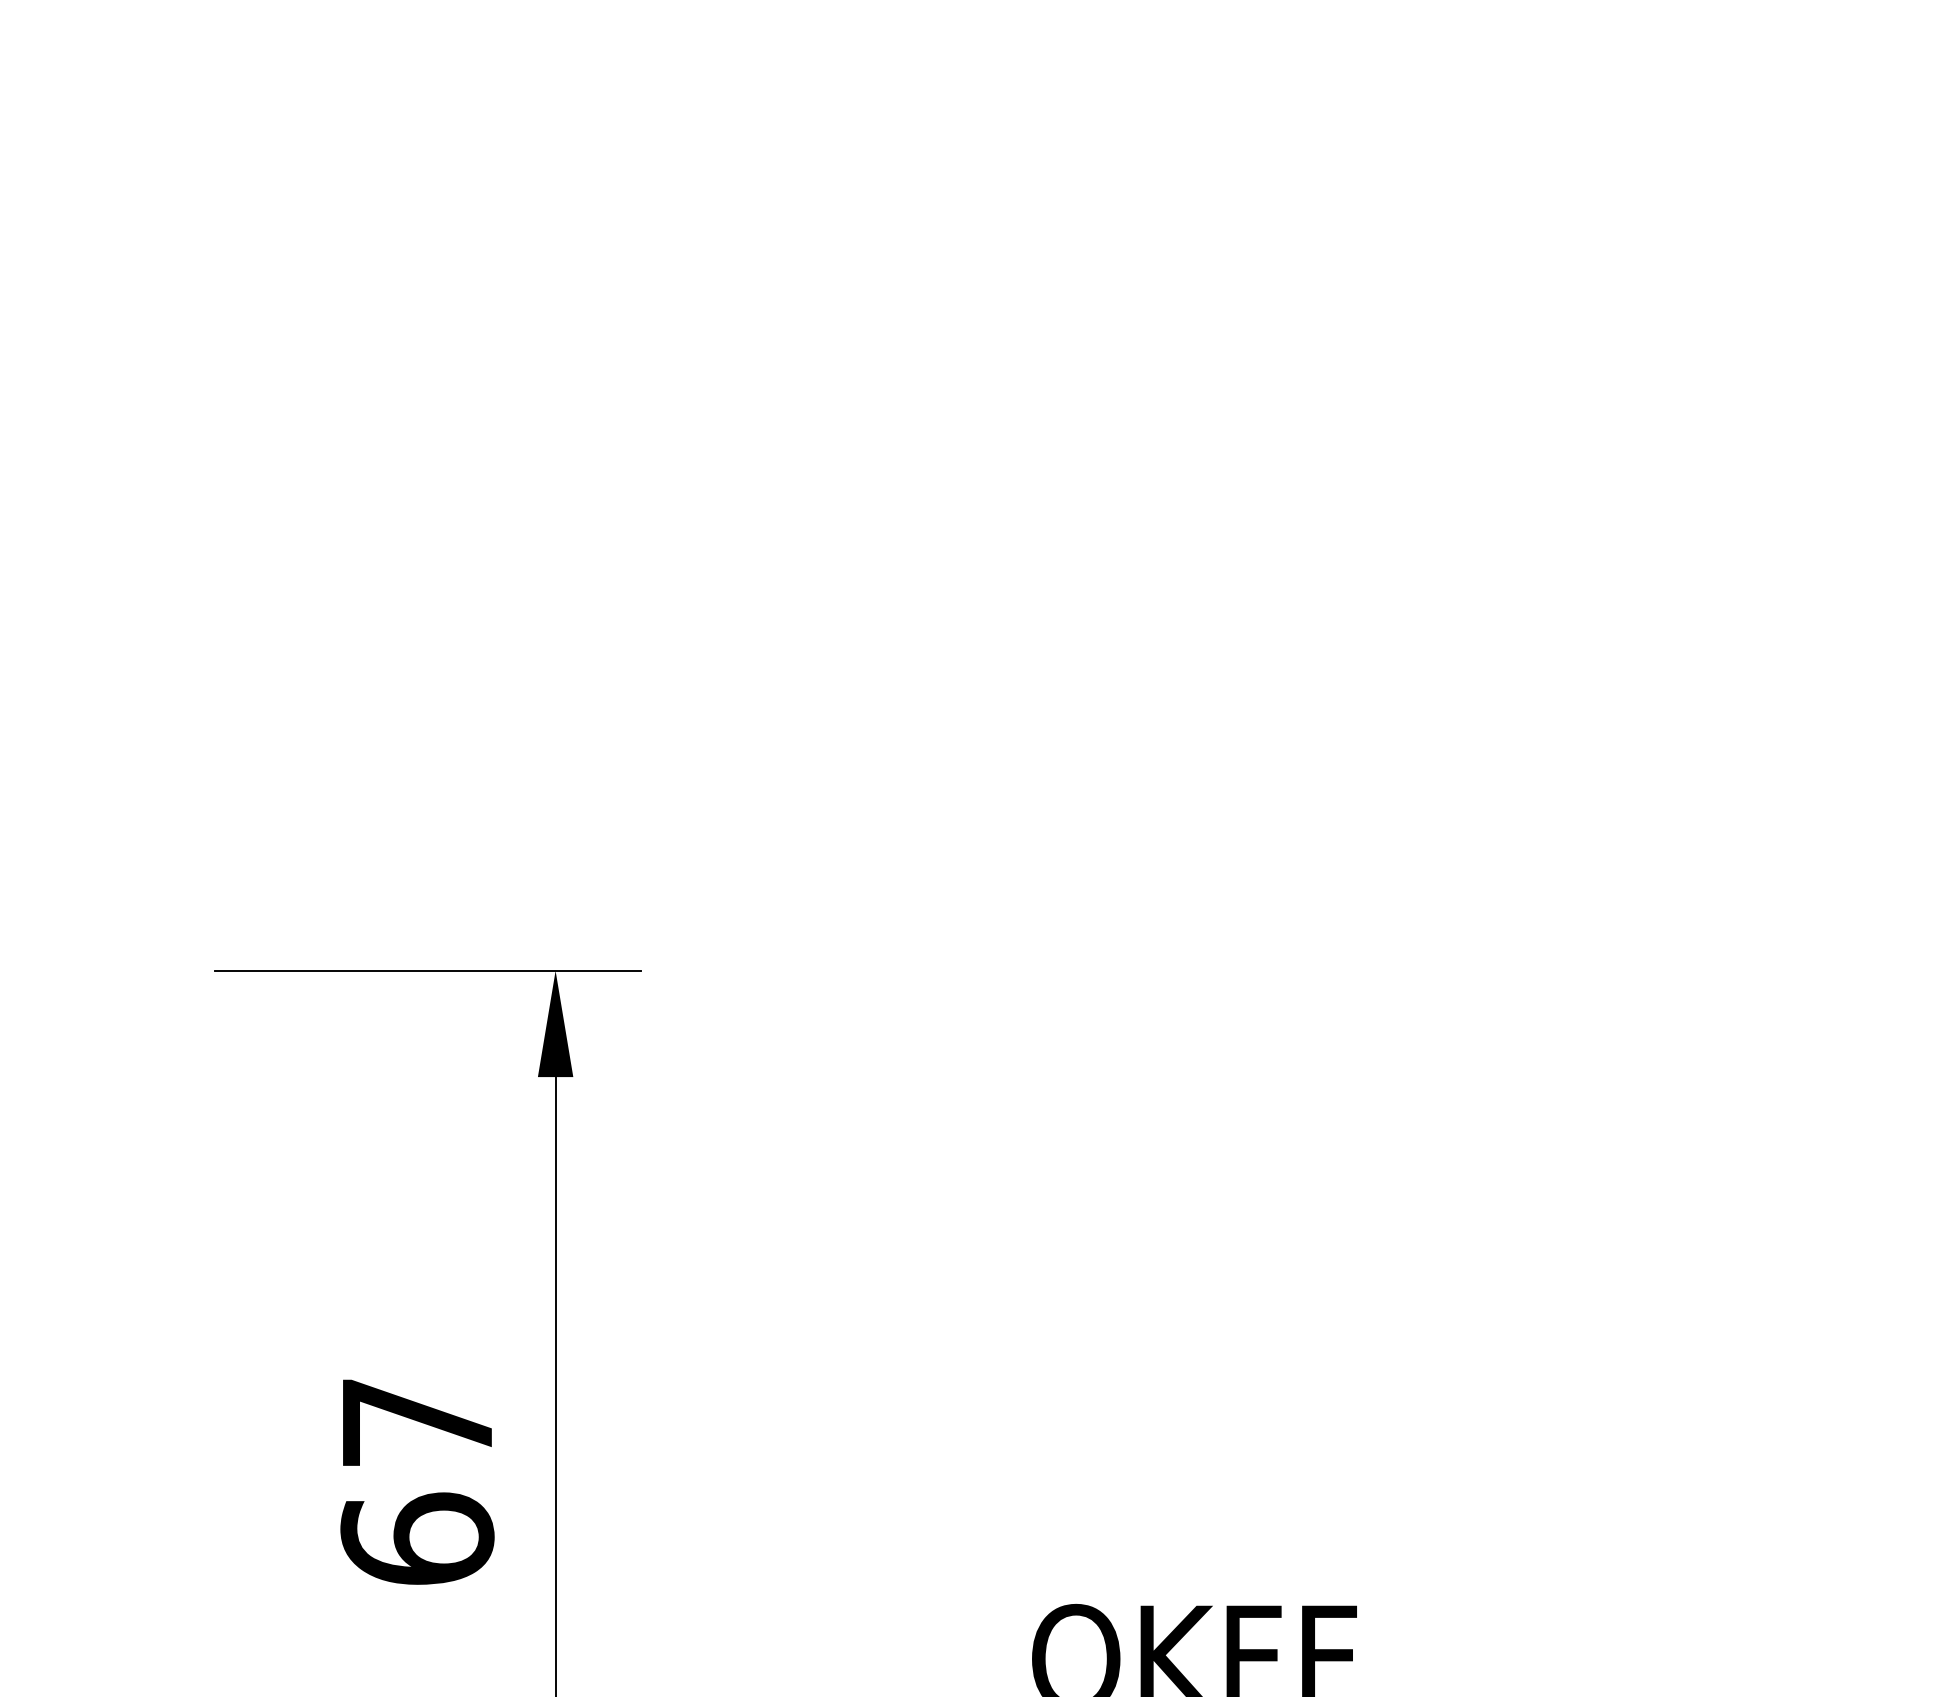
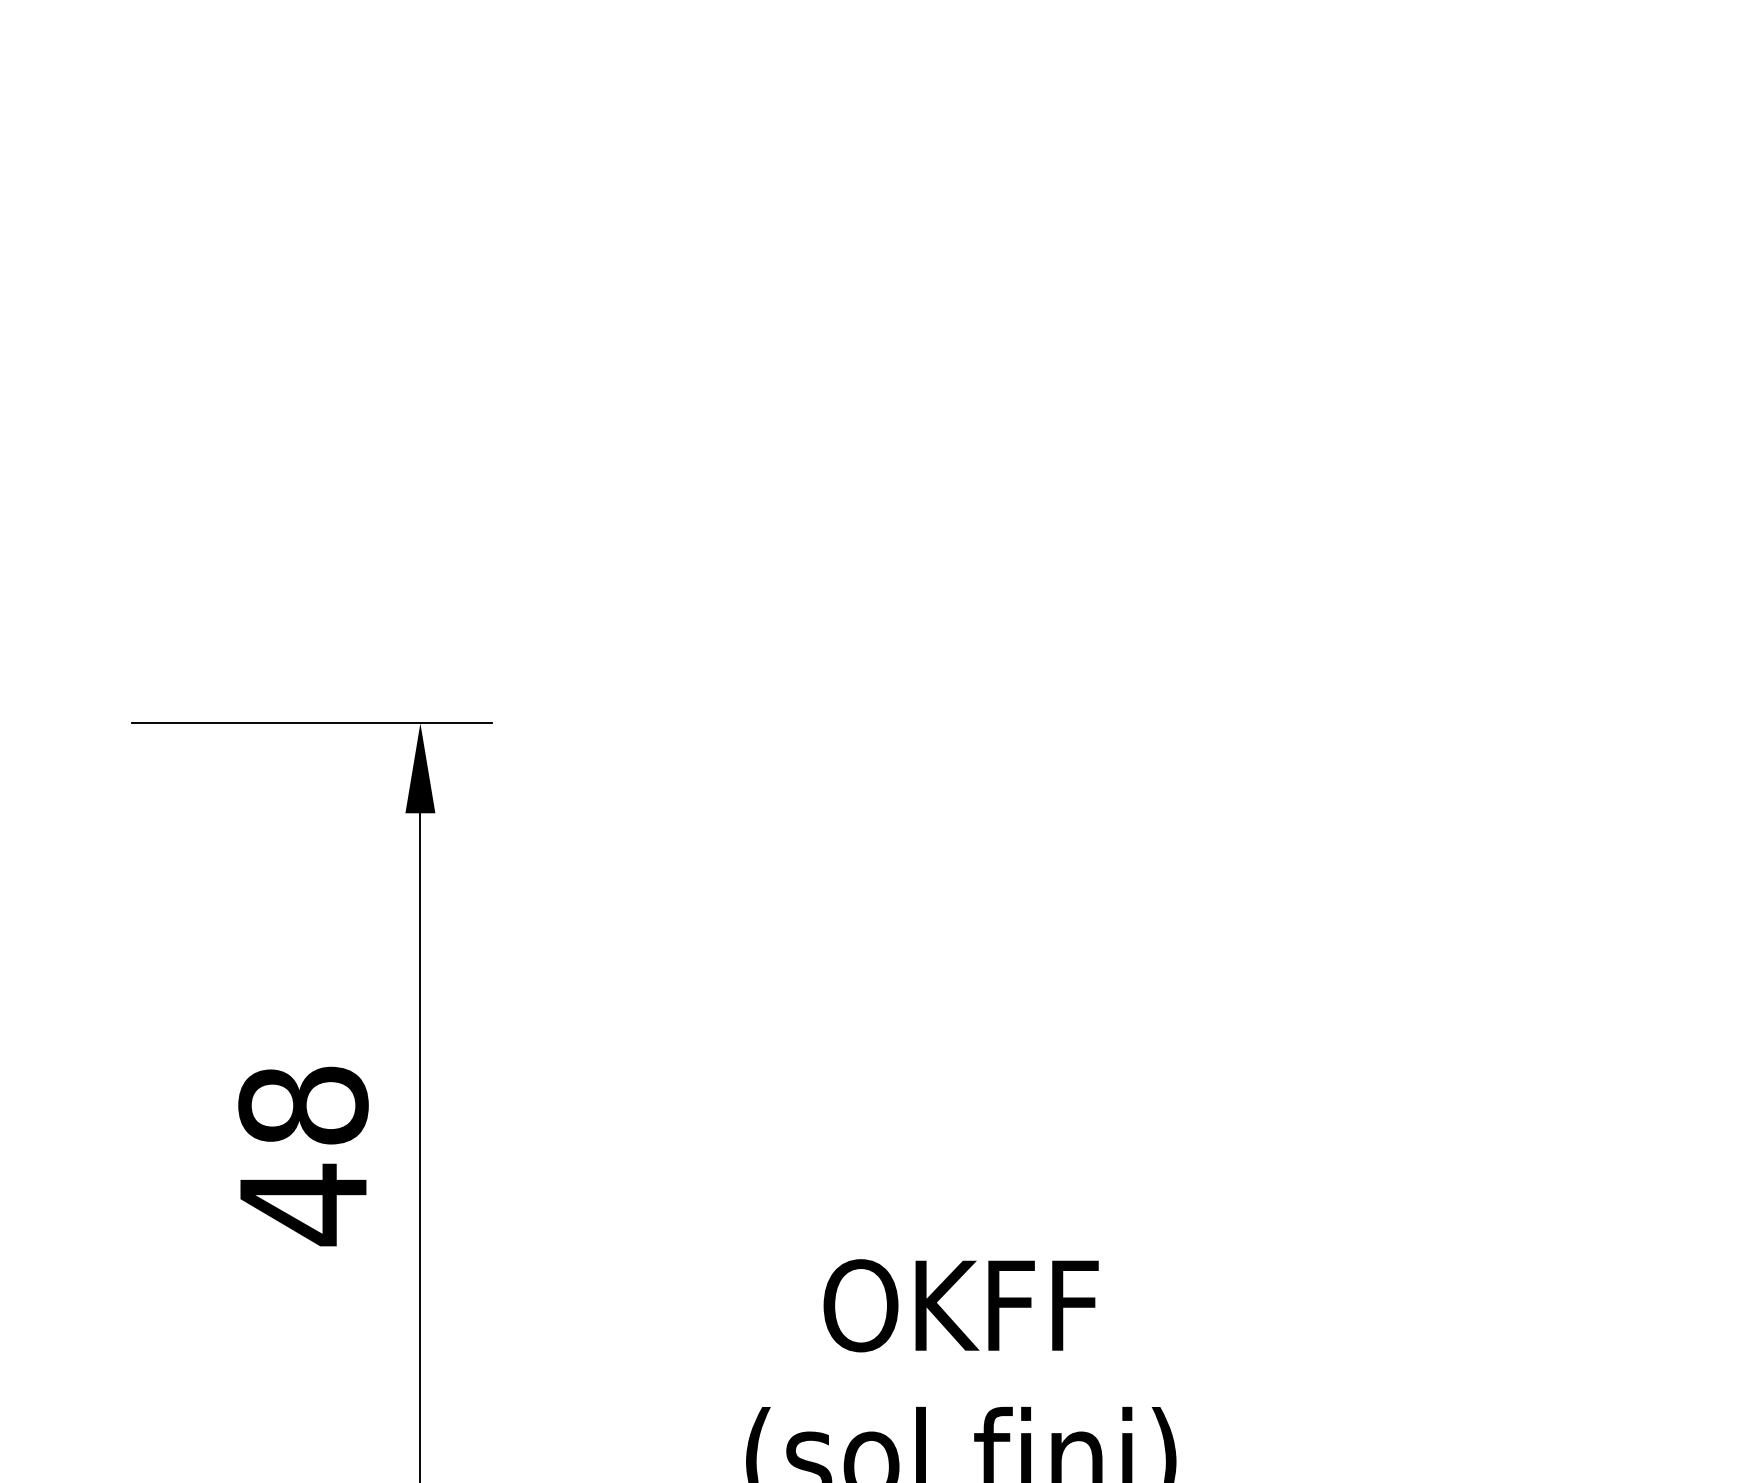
text: (417, 1482) -> (303, 1156), 67 -> 48

